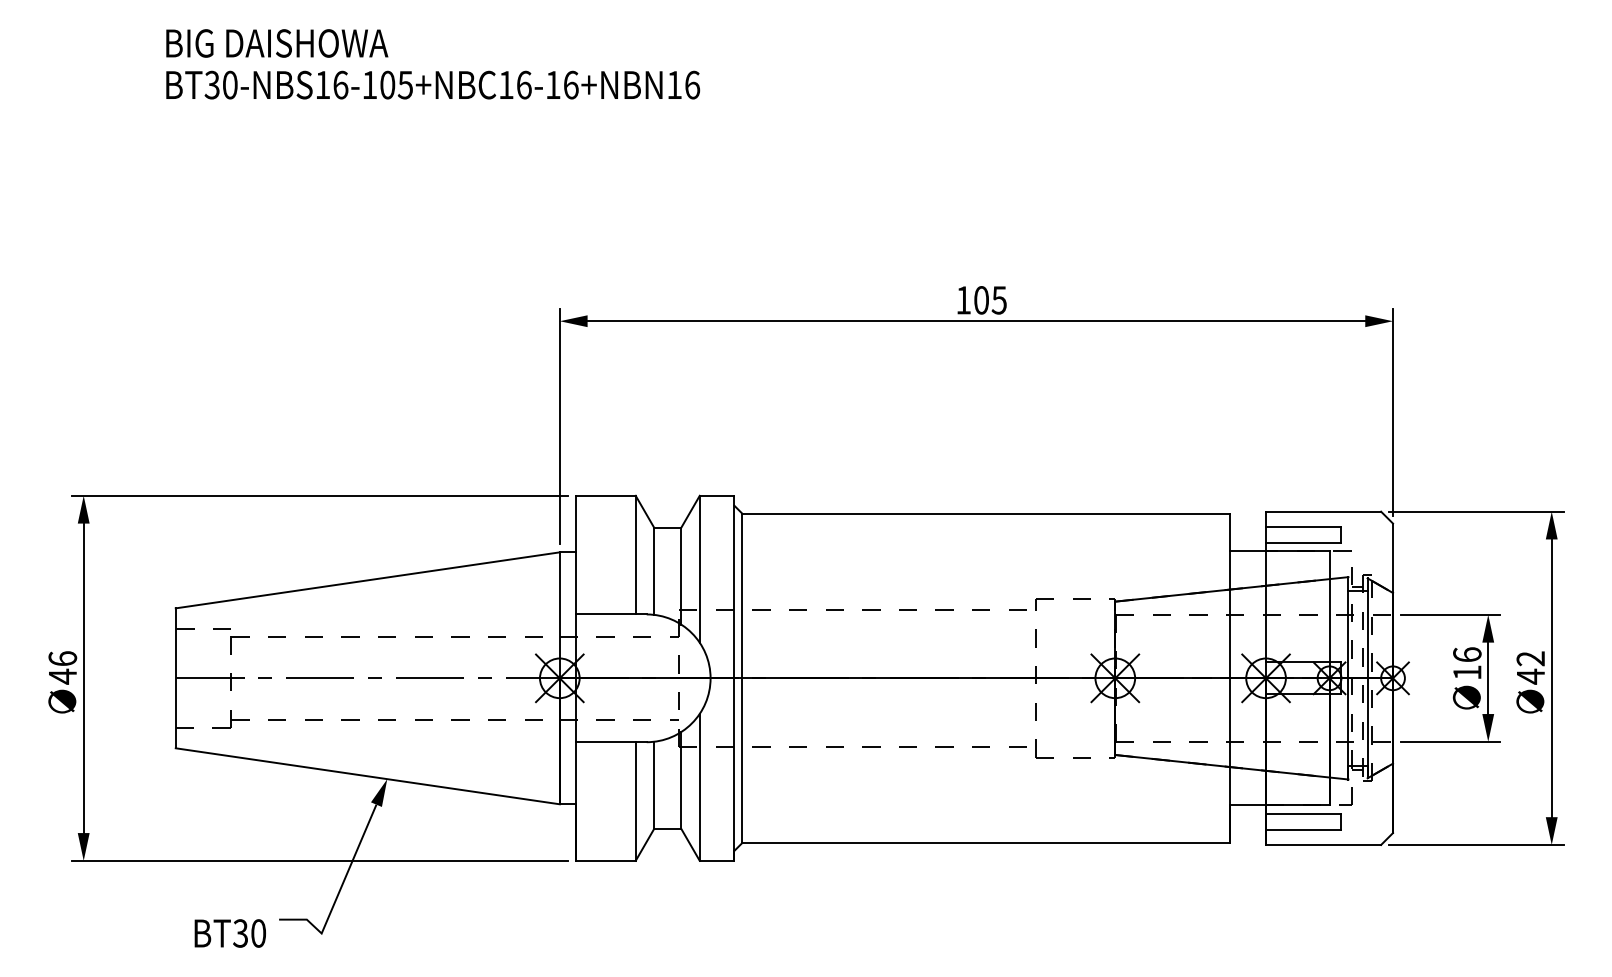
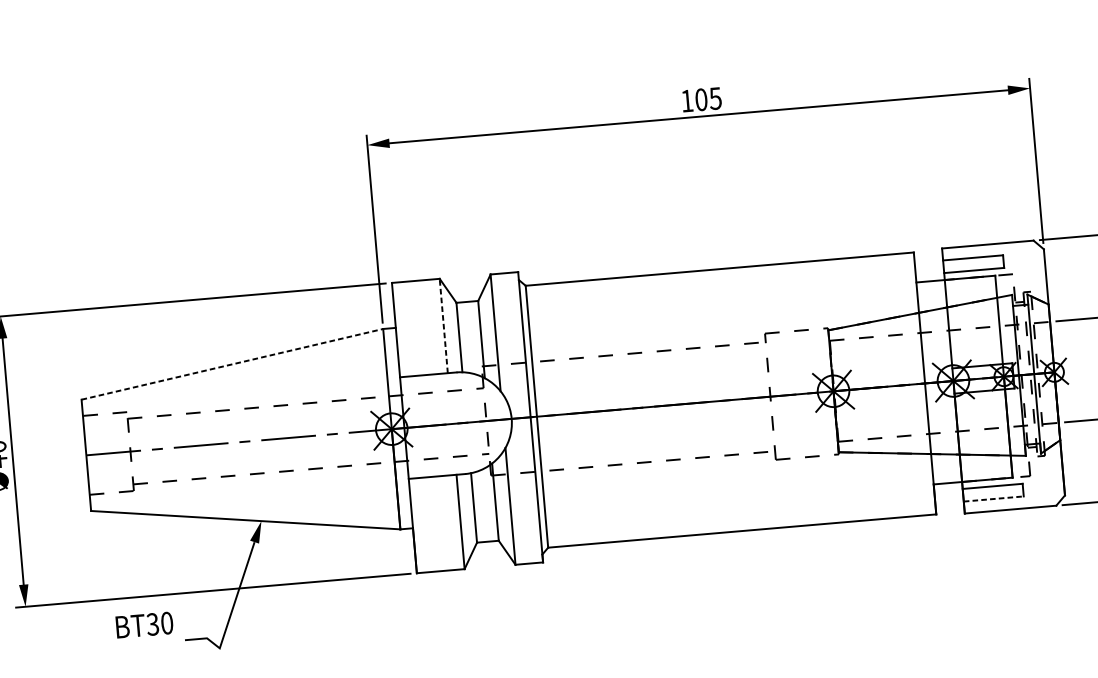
line: (635, 554) -> (443, 325), solid -> dashed
line: (368, 580) -> (232, 364), solid -> dashed
line: (1303, 829) -> (993, 498), solid -> dashed
text: (229, 933) -> (143, 625), moved

